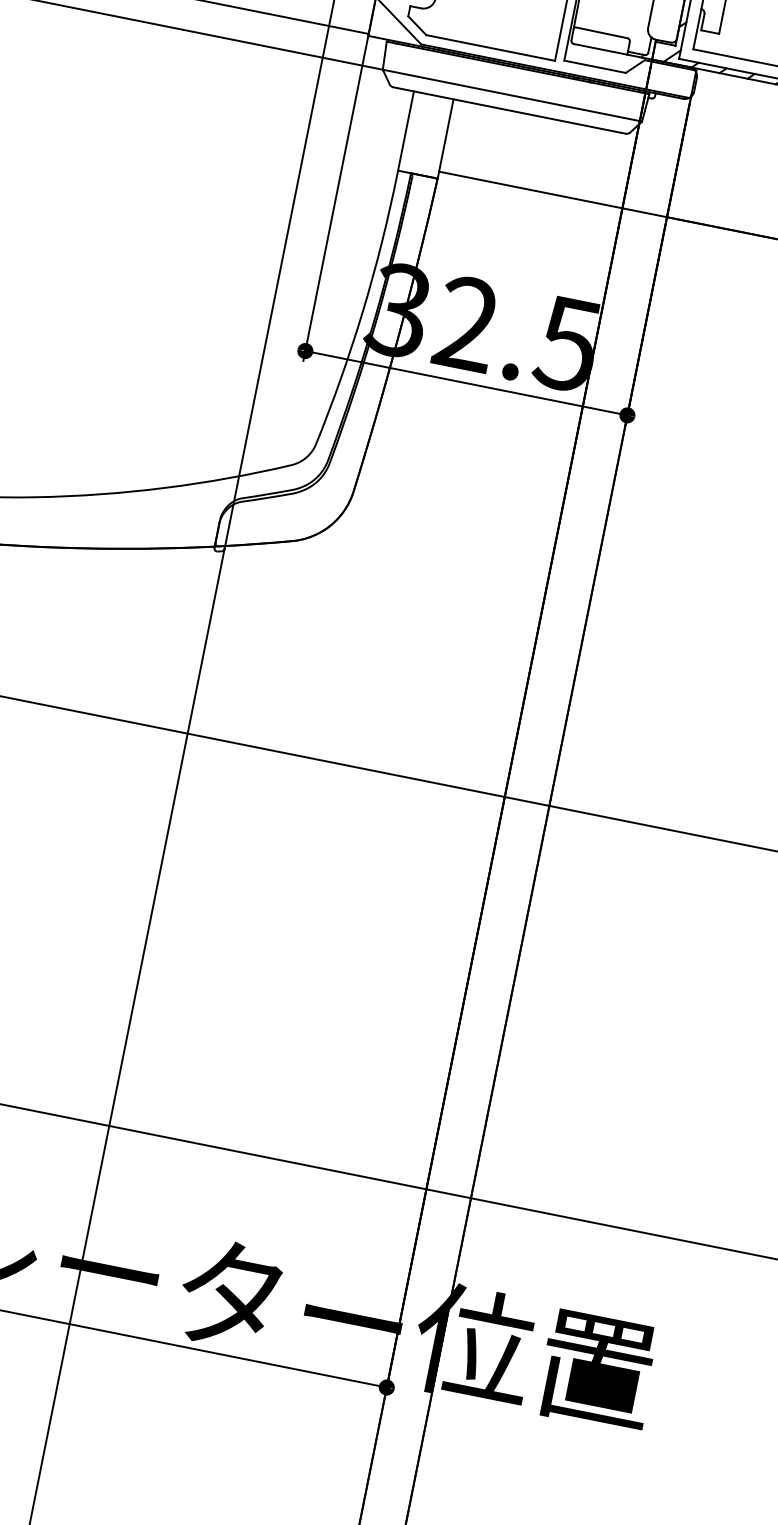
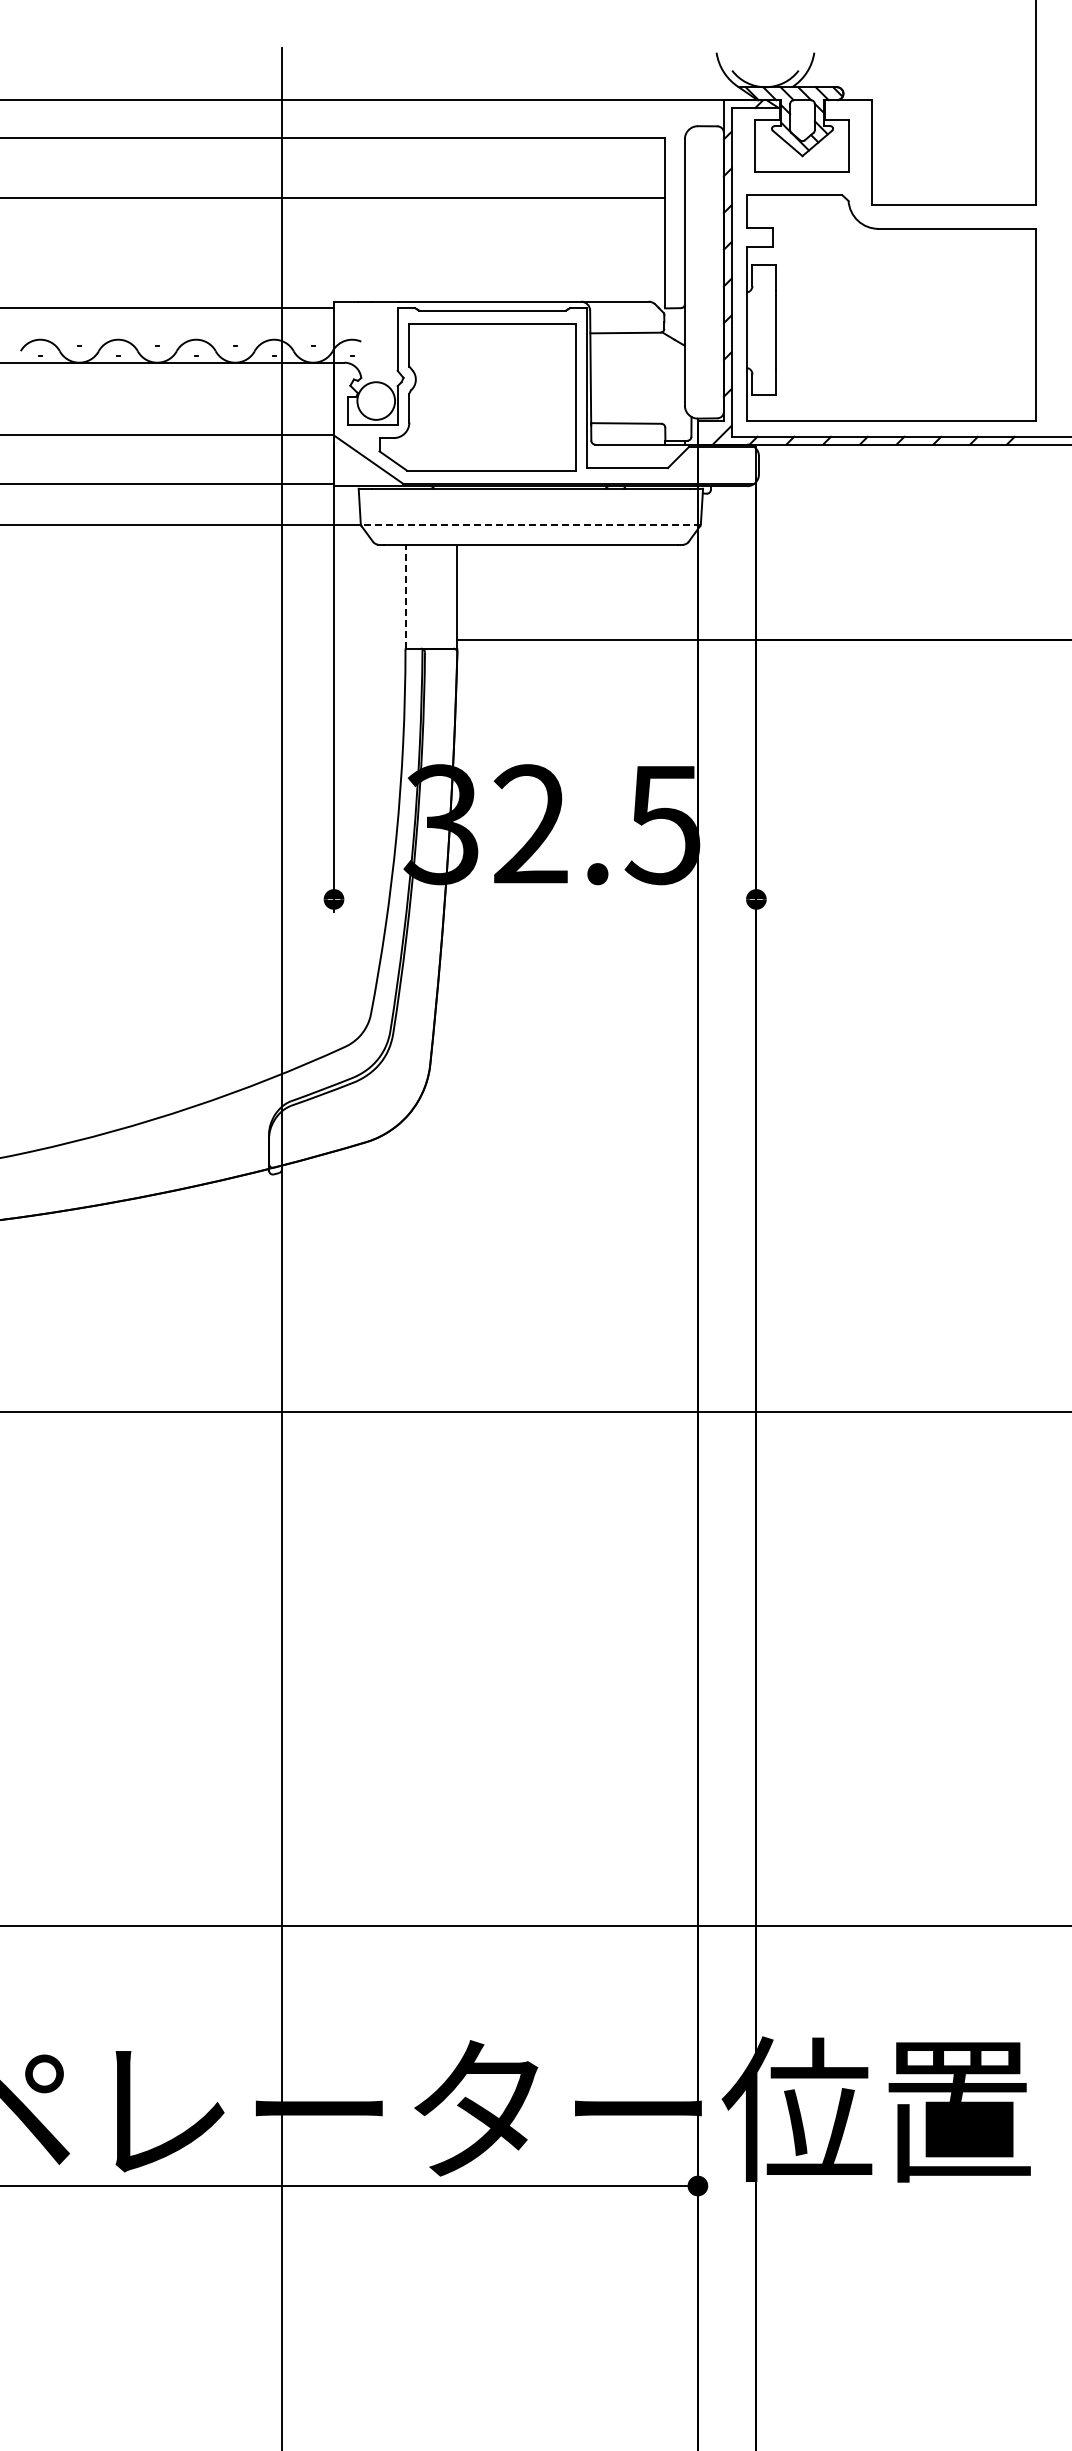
line: (512, 95) -> (530, 525), solid -> dashed
line: (406, 130) -> (405, 596), solid -> dashed
line: (466, 383) -> (545, 899), removed

